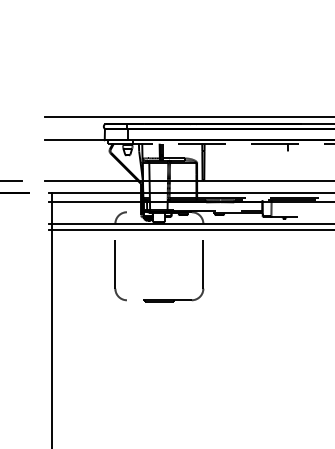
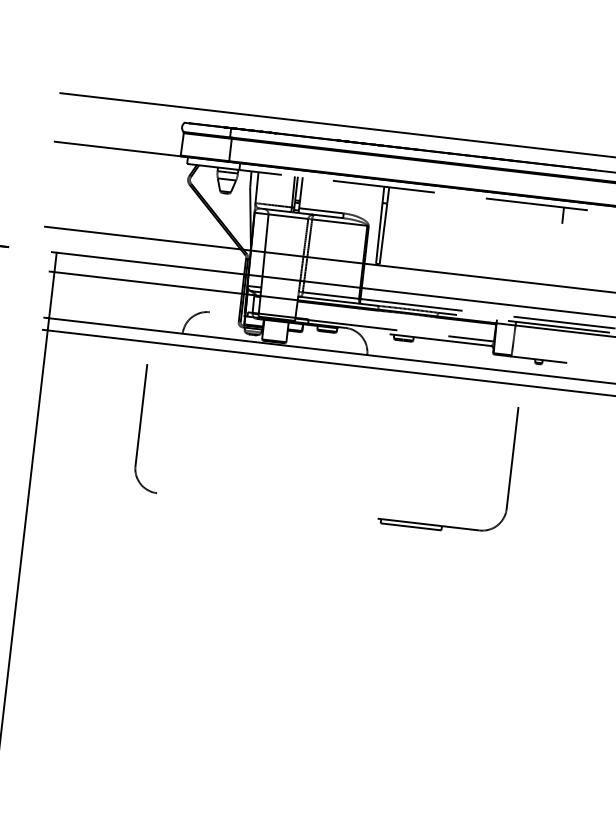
part: (120, 270) -> (150, 429), moved
part: (173, 299) -> (441, 524), moved

